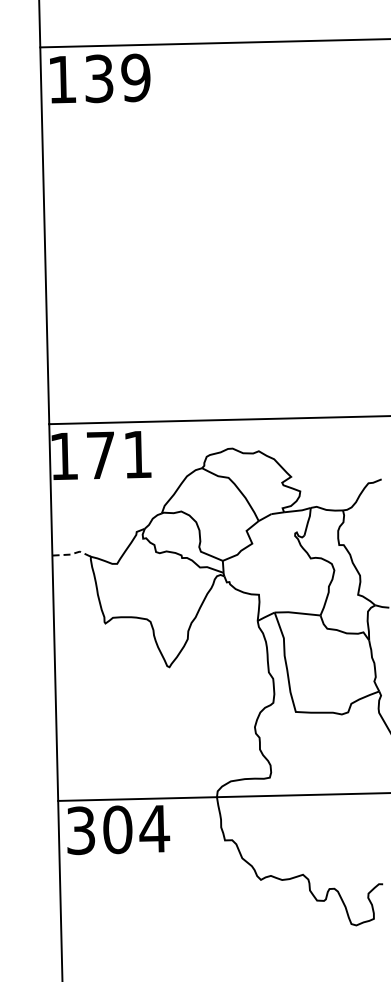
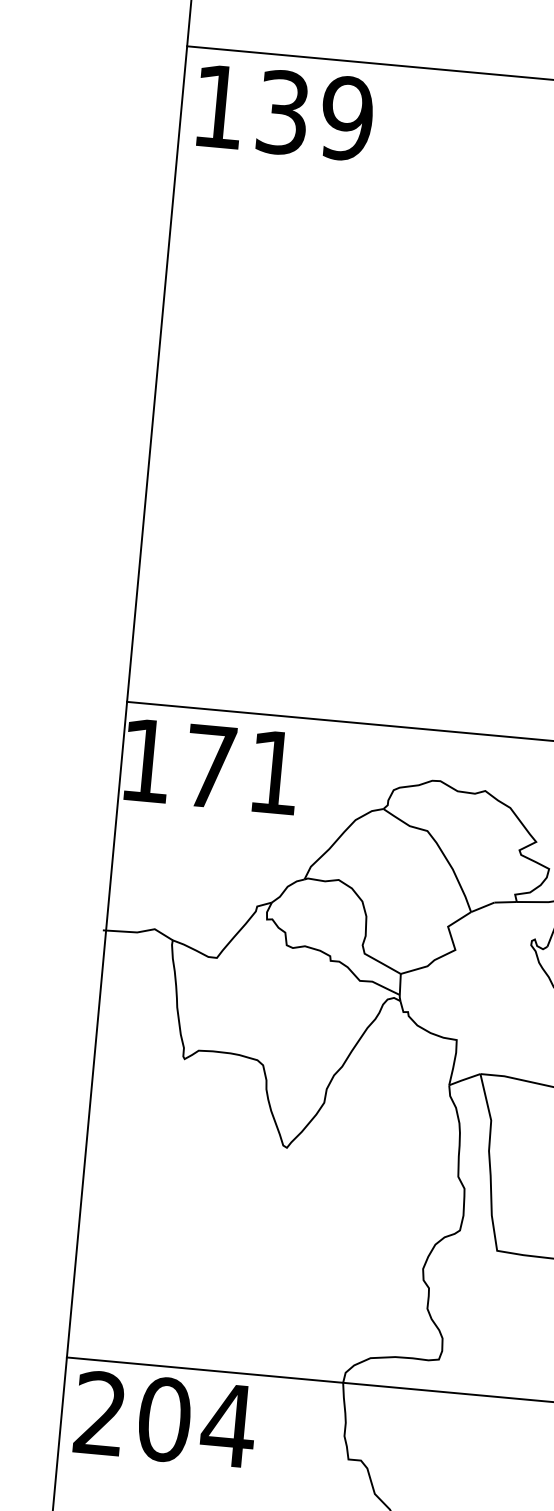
line: (72, 554) -> (141, 932), dashed -> solid
text: (80, 830) -> (99, 1413), 304 -> 204

